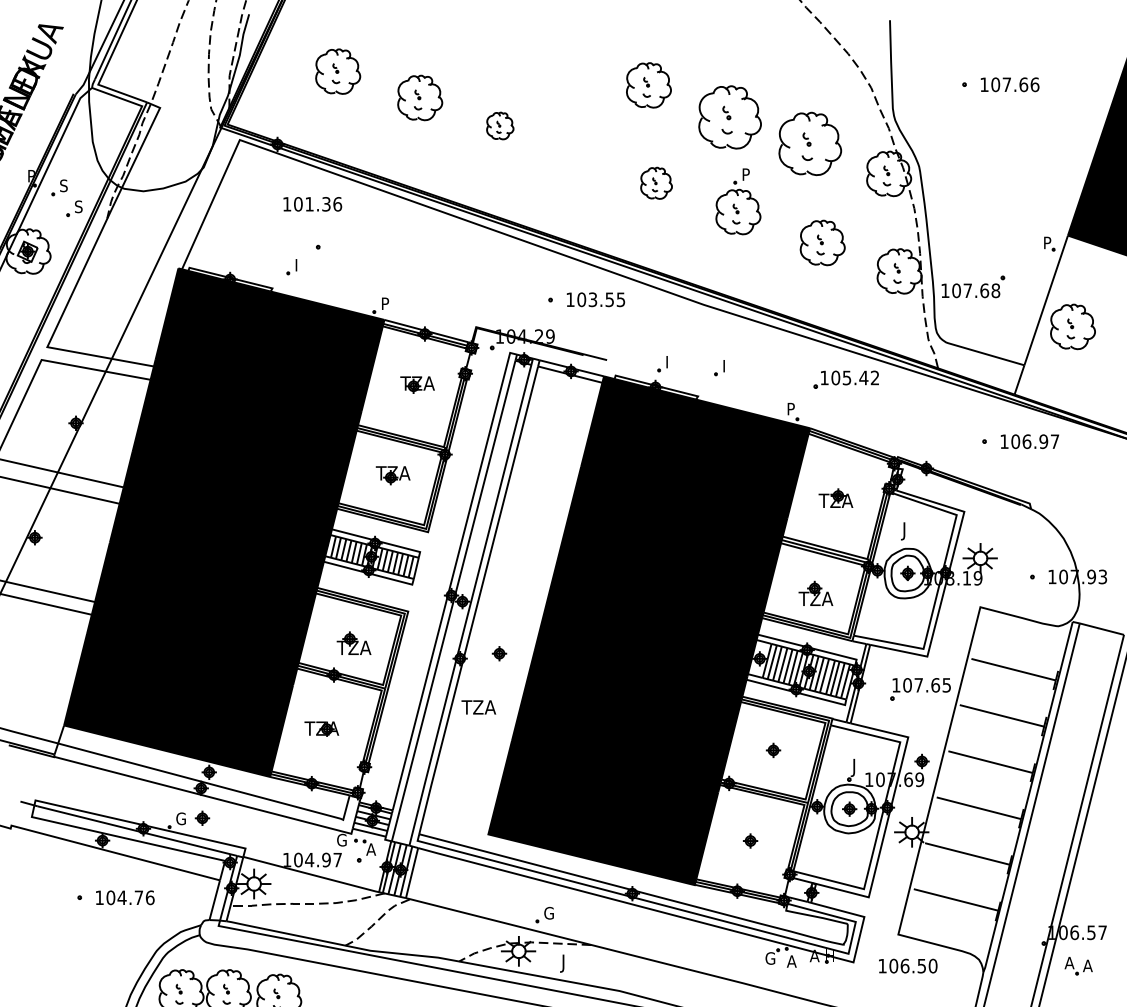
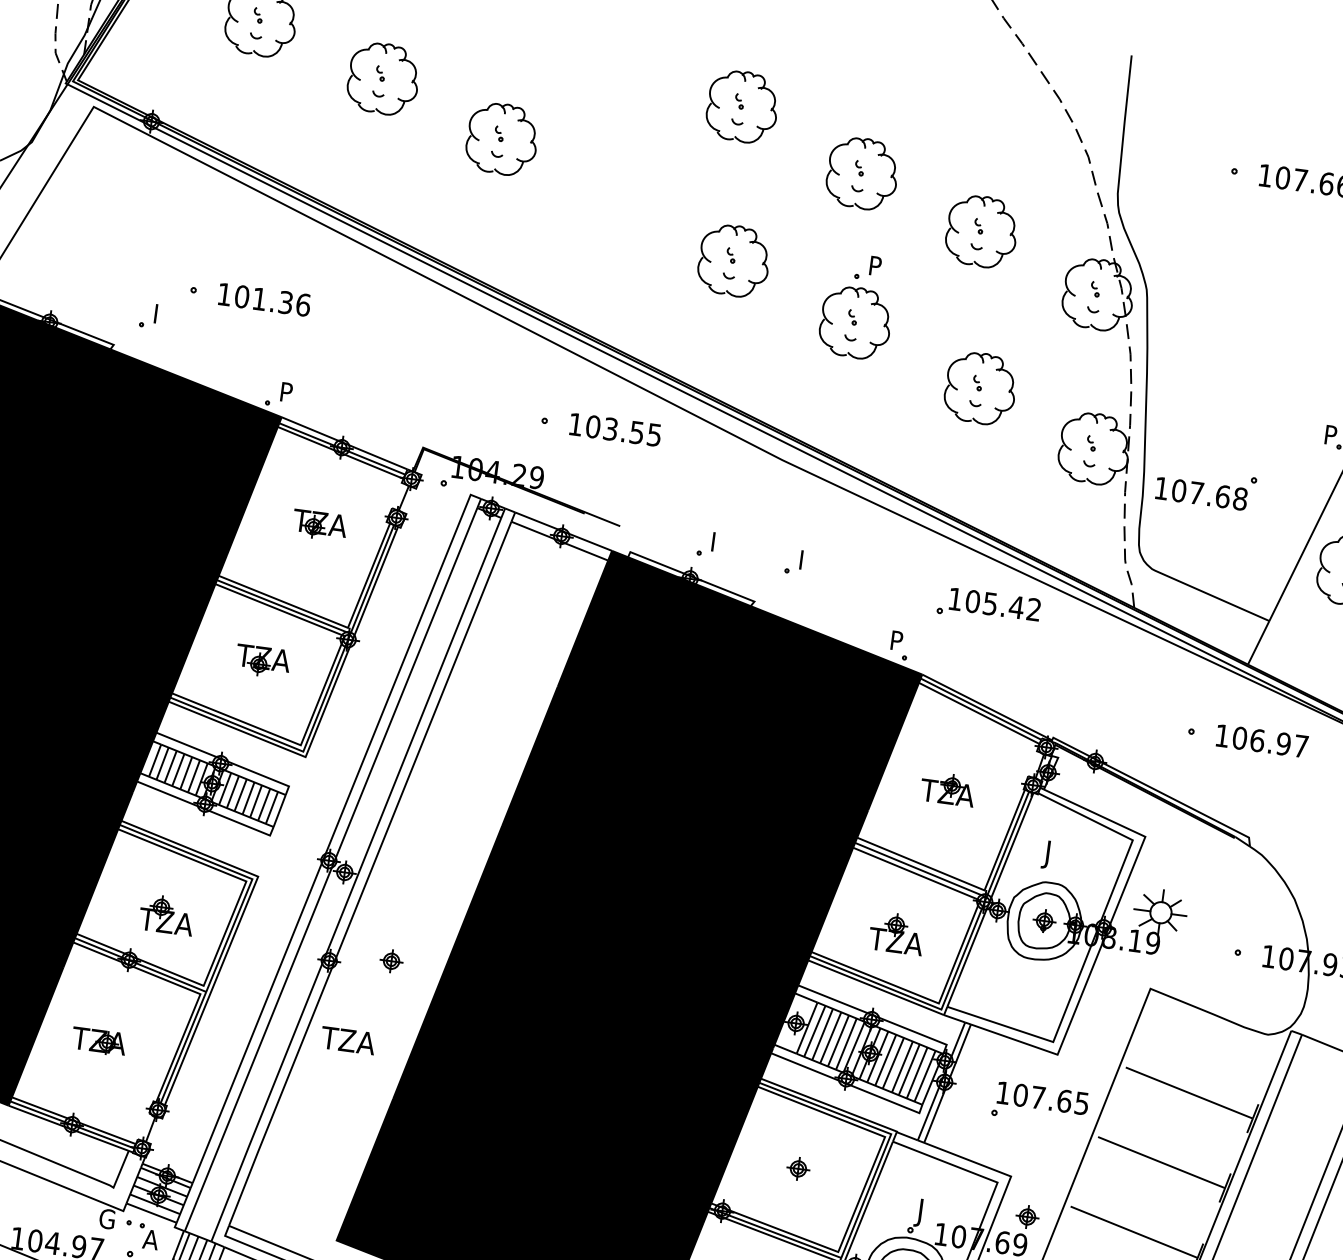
part: (730, 117) -> (862, 173), size x0.71
part: (500, 125) -> (502, 138), size x1.67
part: (810, 143) -> (982, 230), size x0.71
part: (656, 183) -> (733, 261), size x1.43
text: (312, 204) -> (264, 300), moved

